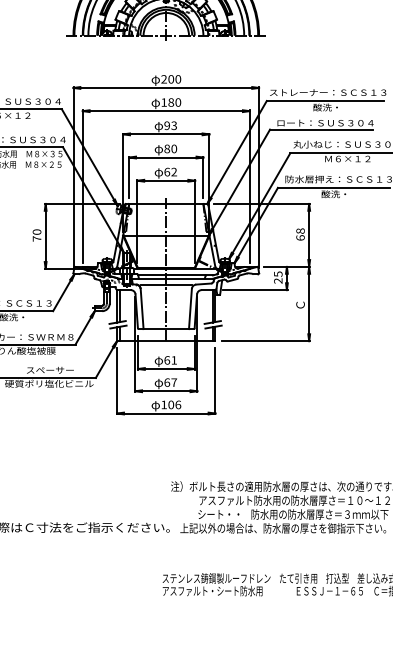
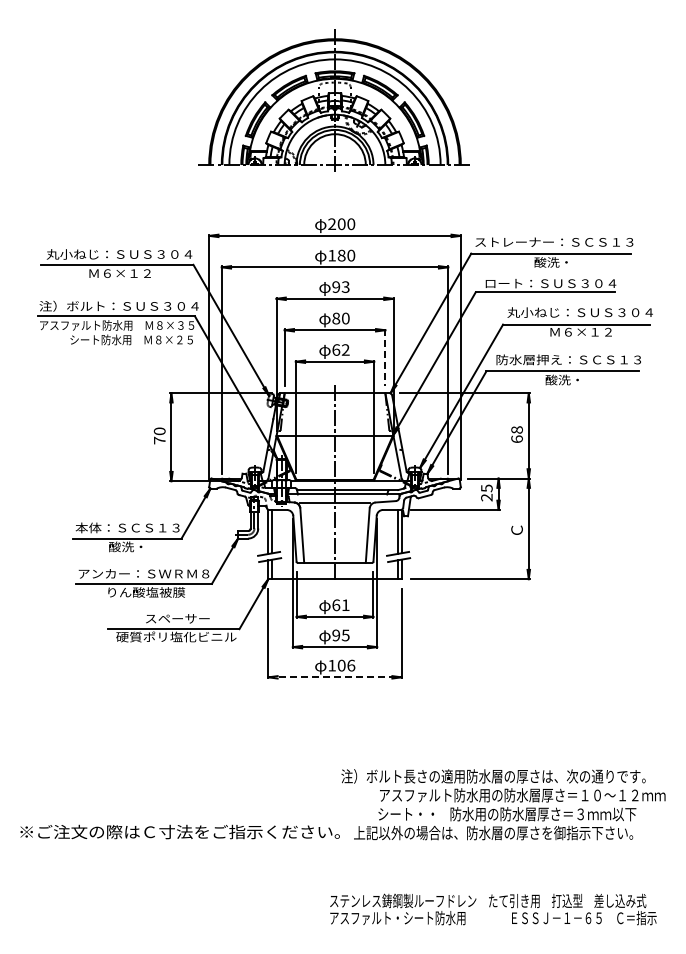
line: (203, 177) -> (385, 357), solid -> dashed
text: (170, 382) -> (340, 635), 67 -> 95
line: (166, 413) -> (335, 677), solid -> dashed

